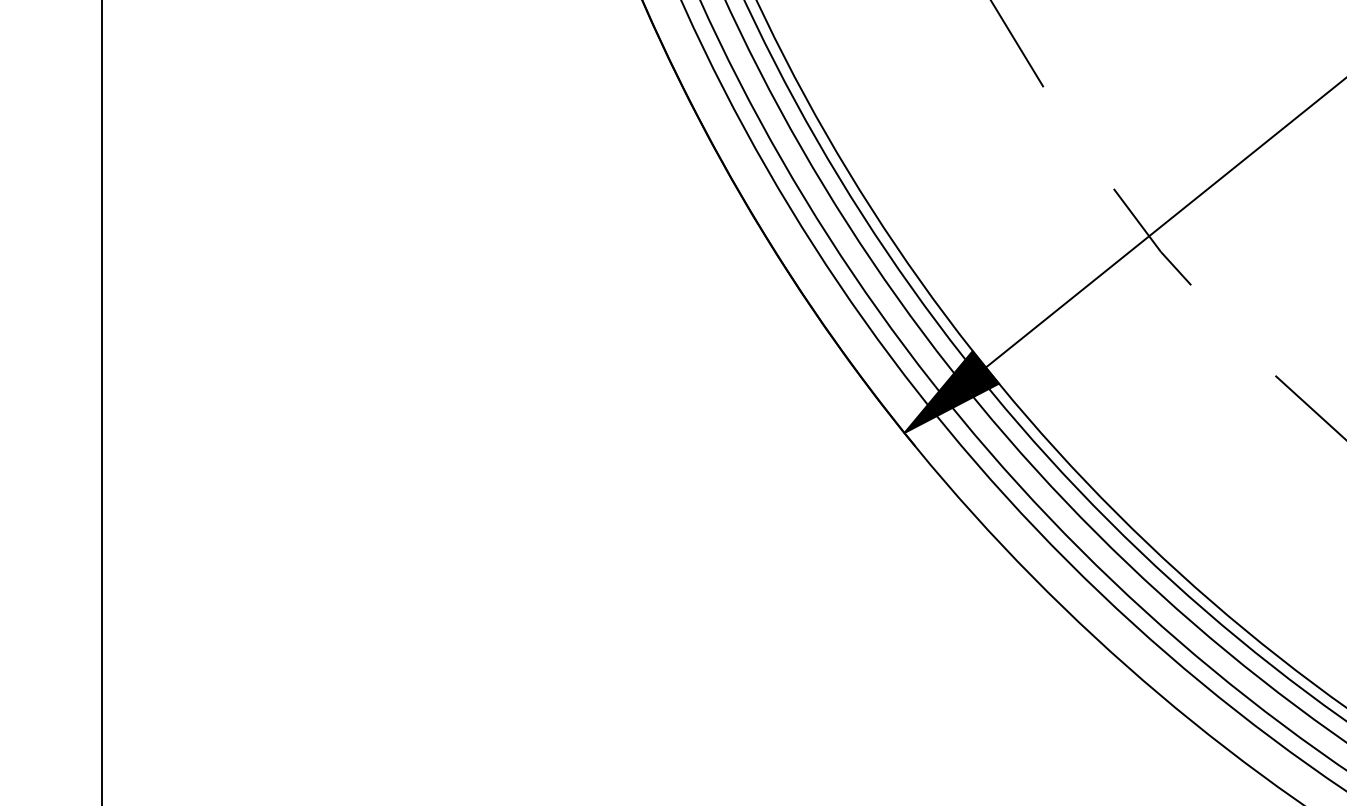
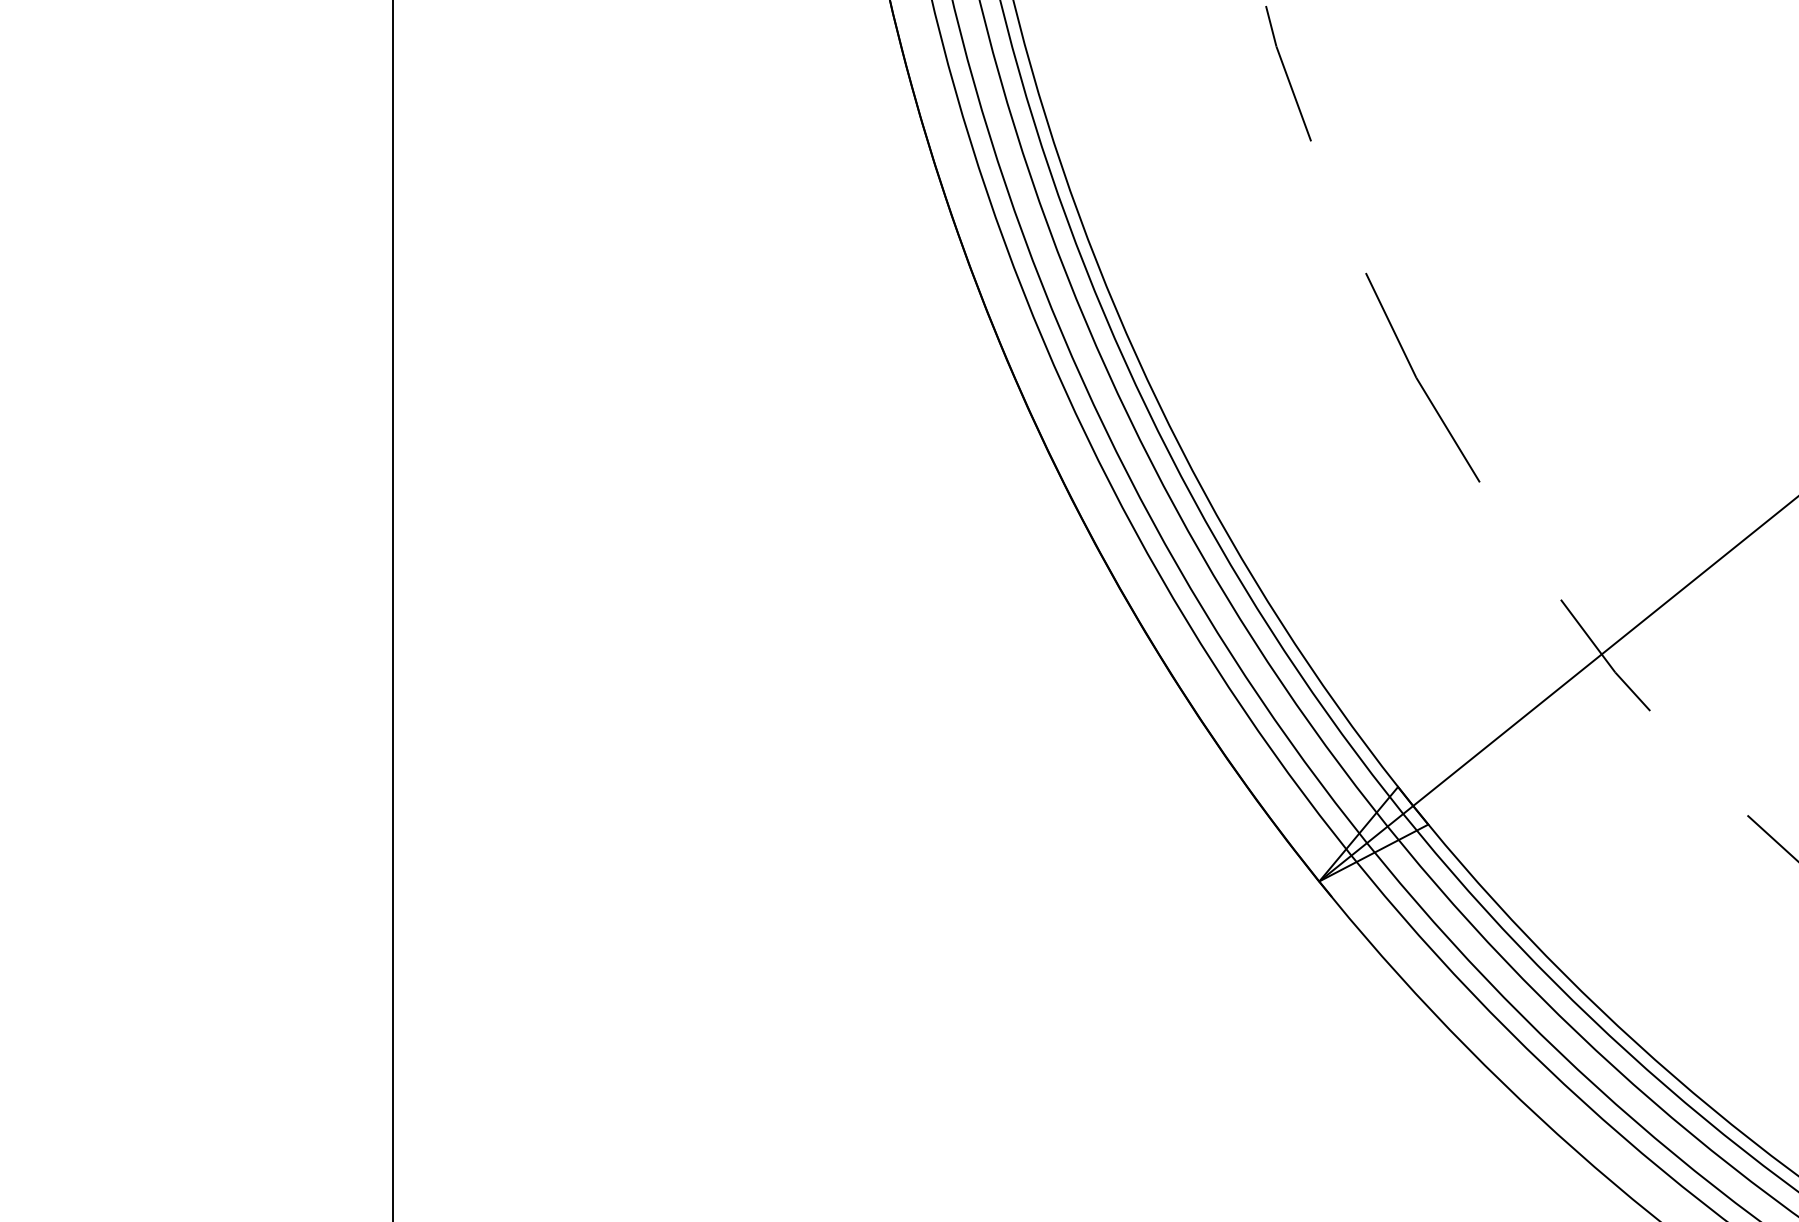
fill: (951, 392) -> (1373, 834), removed

